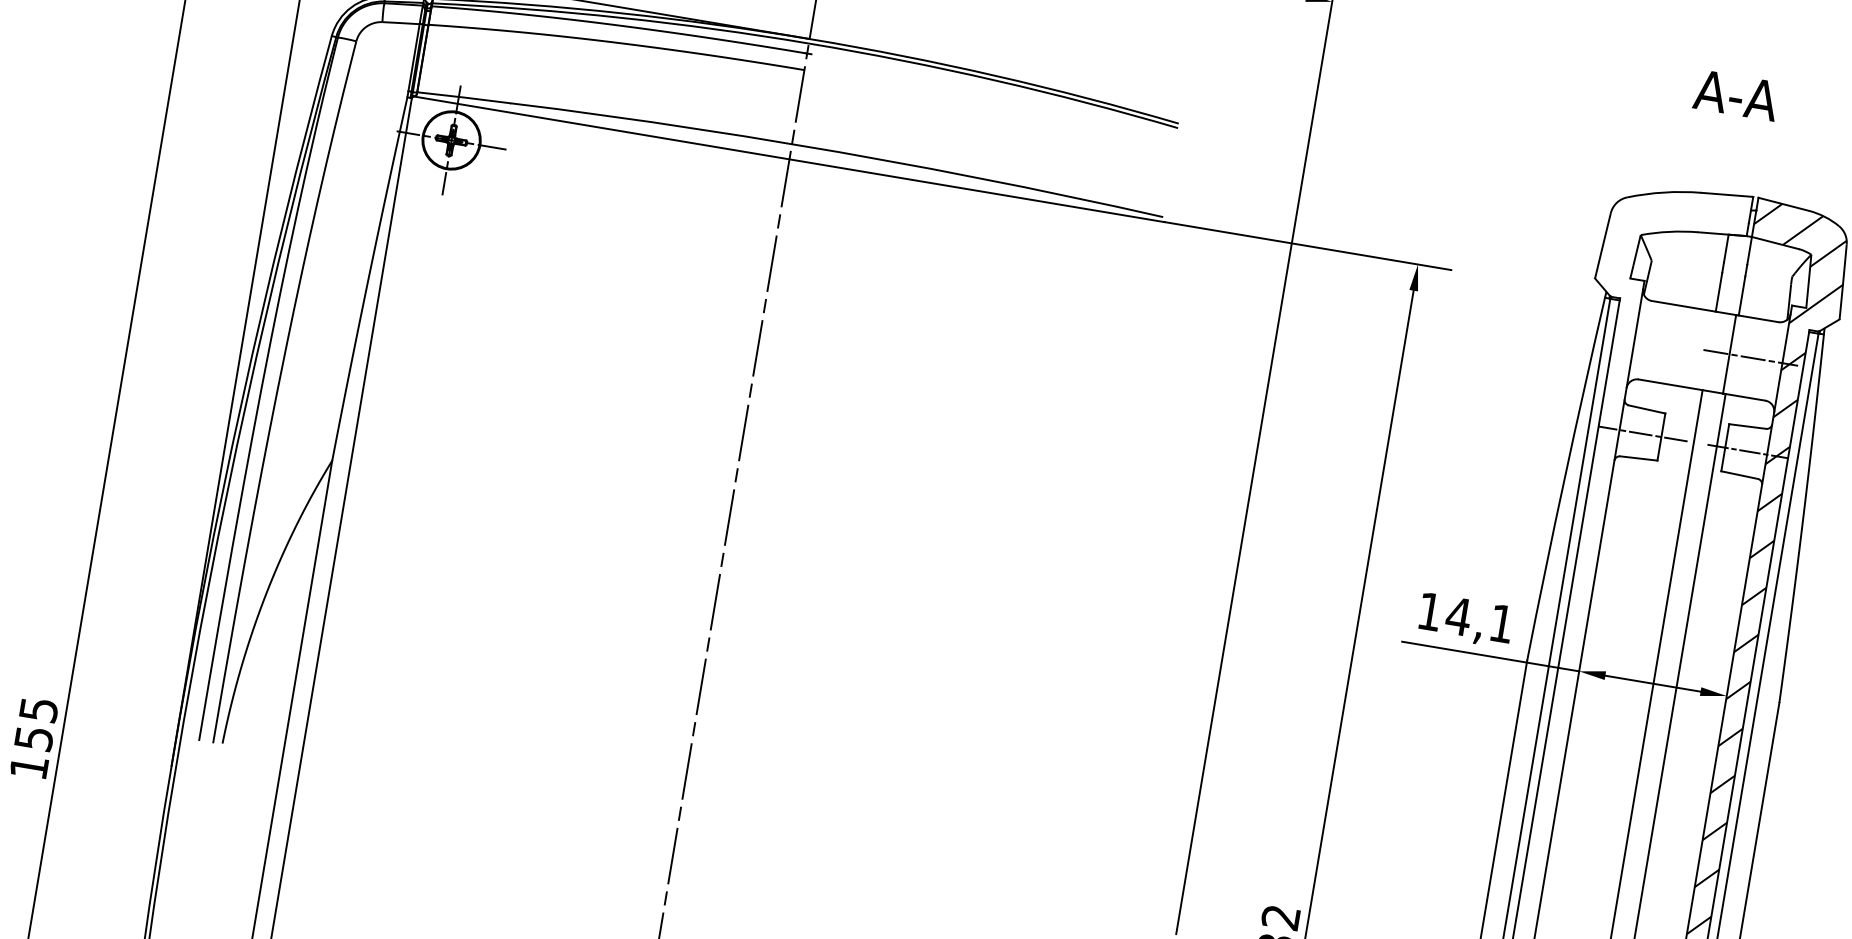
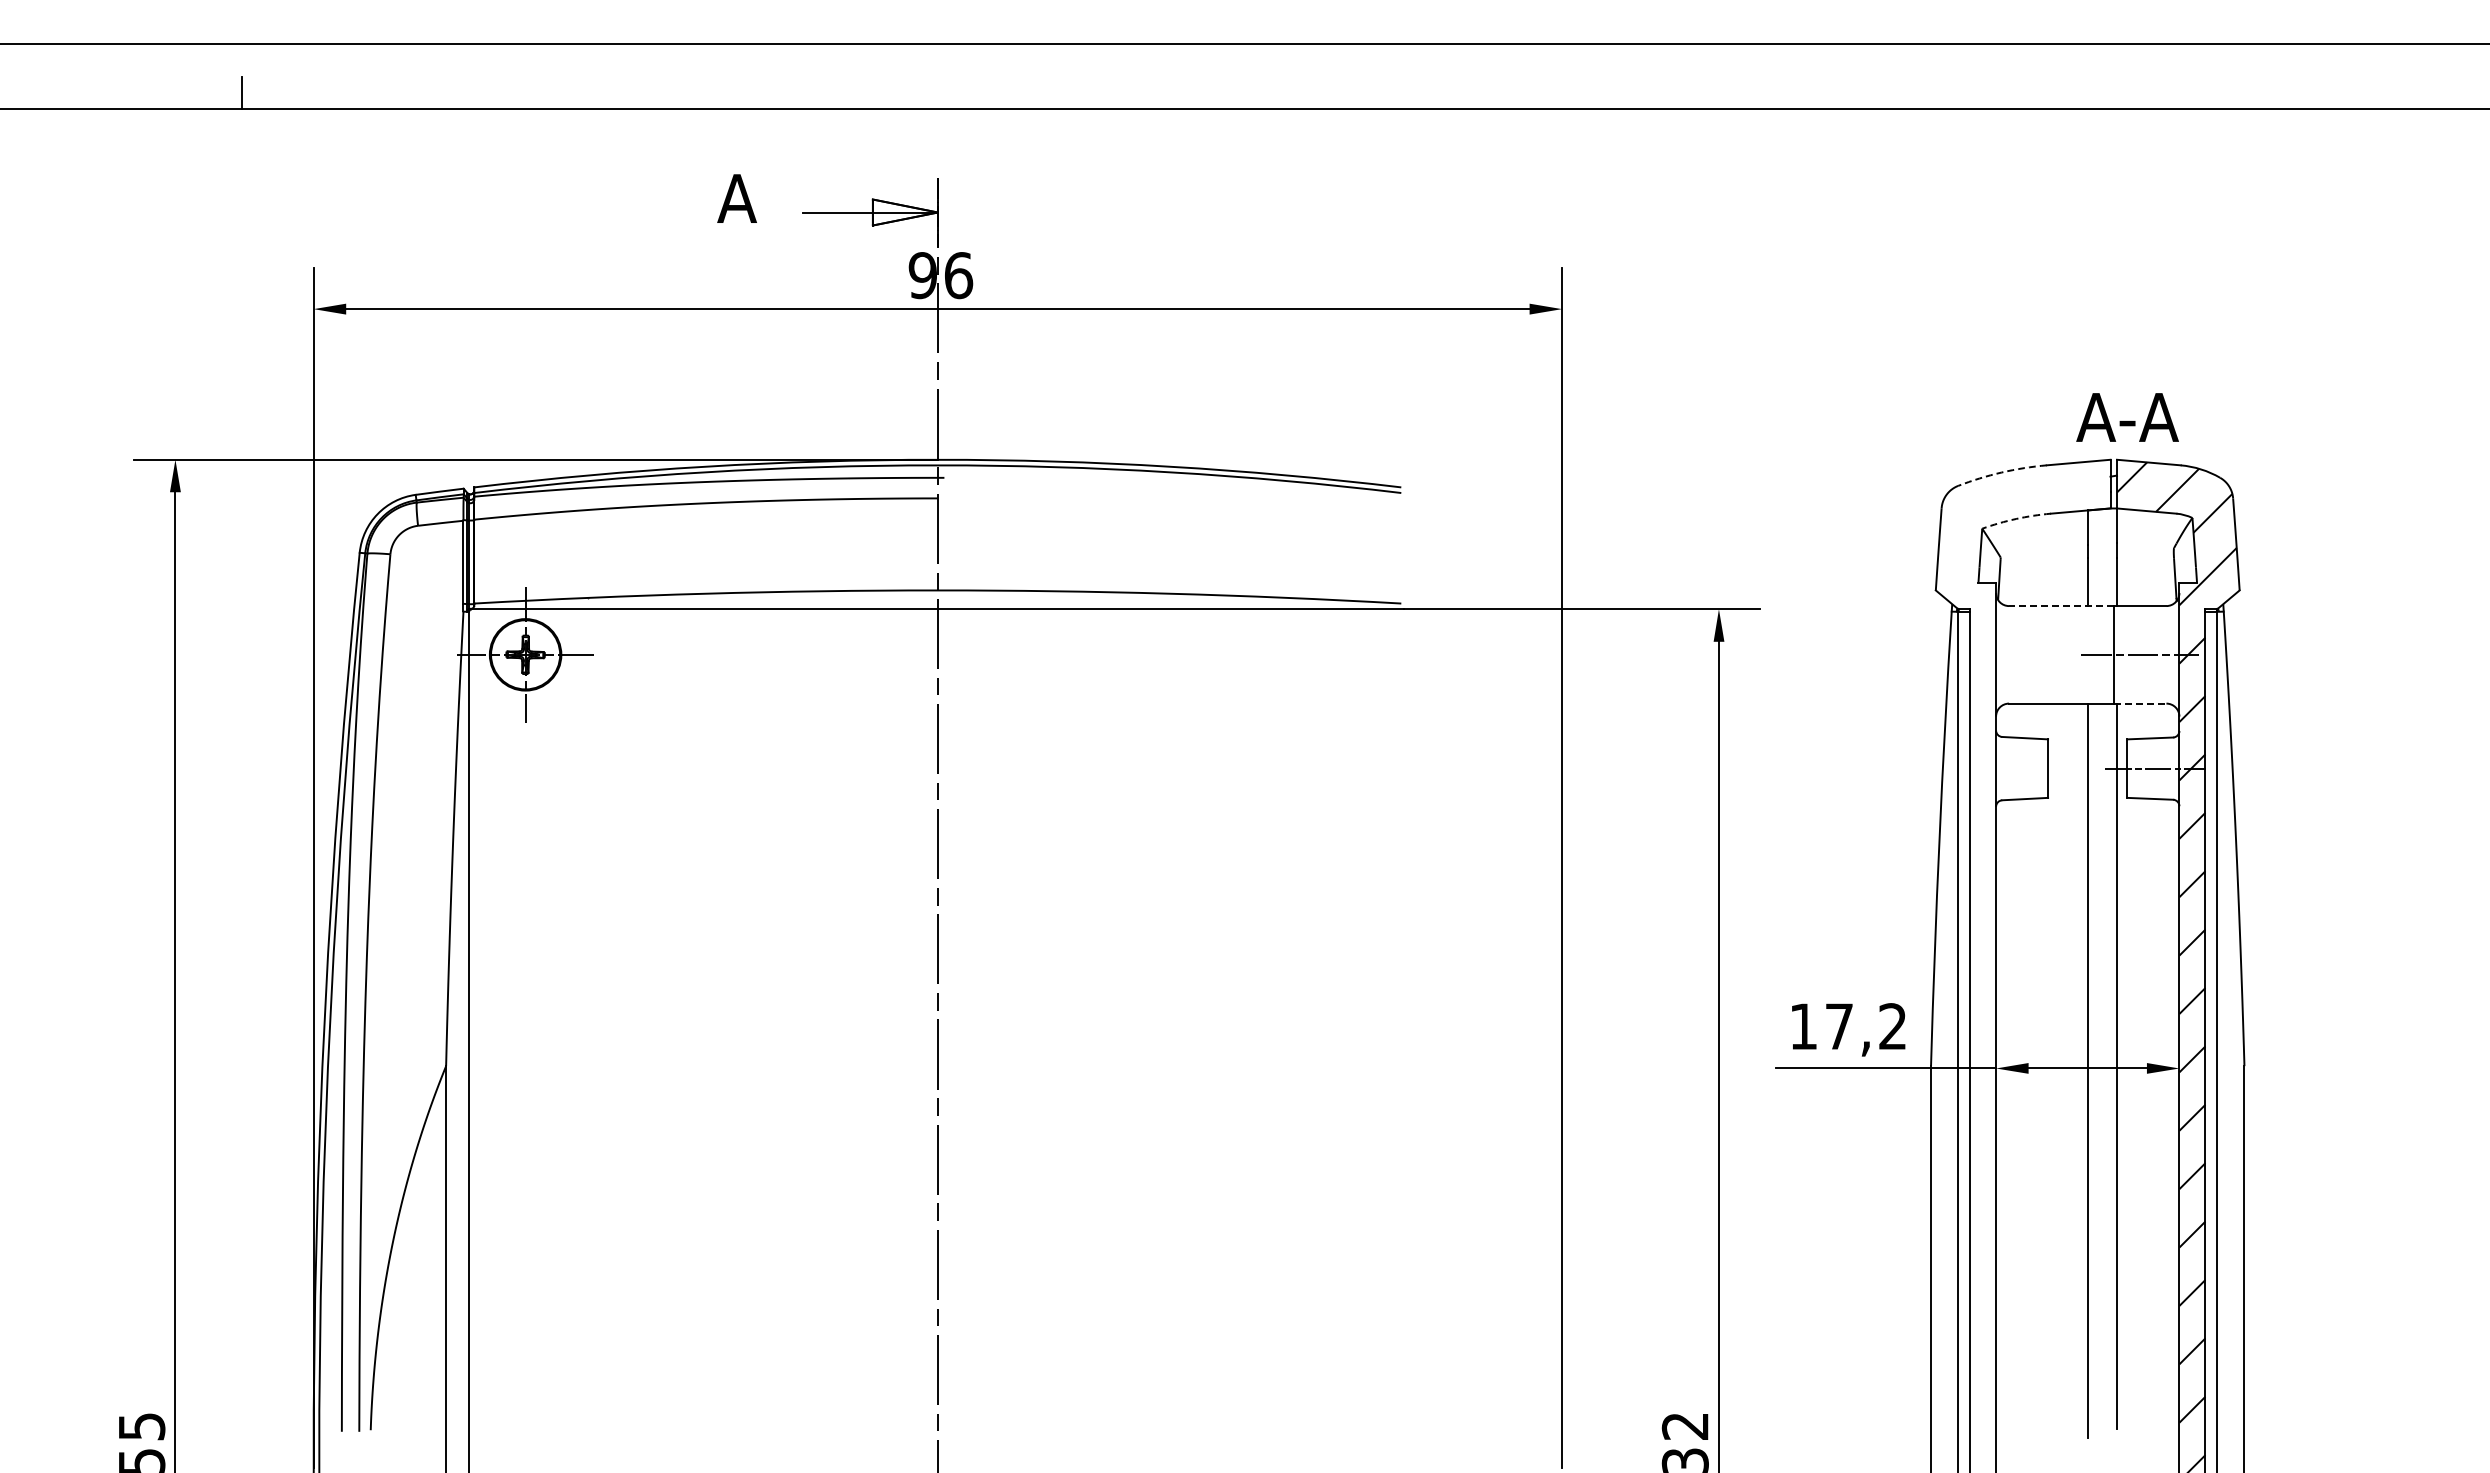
text: (1736, 95) -> (2127, 417), moved
arc: (1663, 192) -> (2001, 472), solid -> dashed
arc: (1669, 231) -> (2016, 518), solid -> dashed
line: (1693, 308) -> (2060, 606), solid -> dashed
line: (1744, 397) -> (2140, 703), solid -> dashed
line: (1642, 433) -> (2024, 768), removed
text: (1478, 619) -> (1864, 1026), 14,1 -> 17,2

